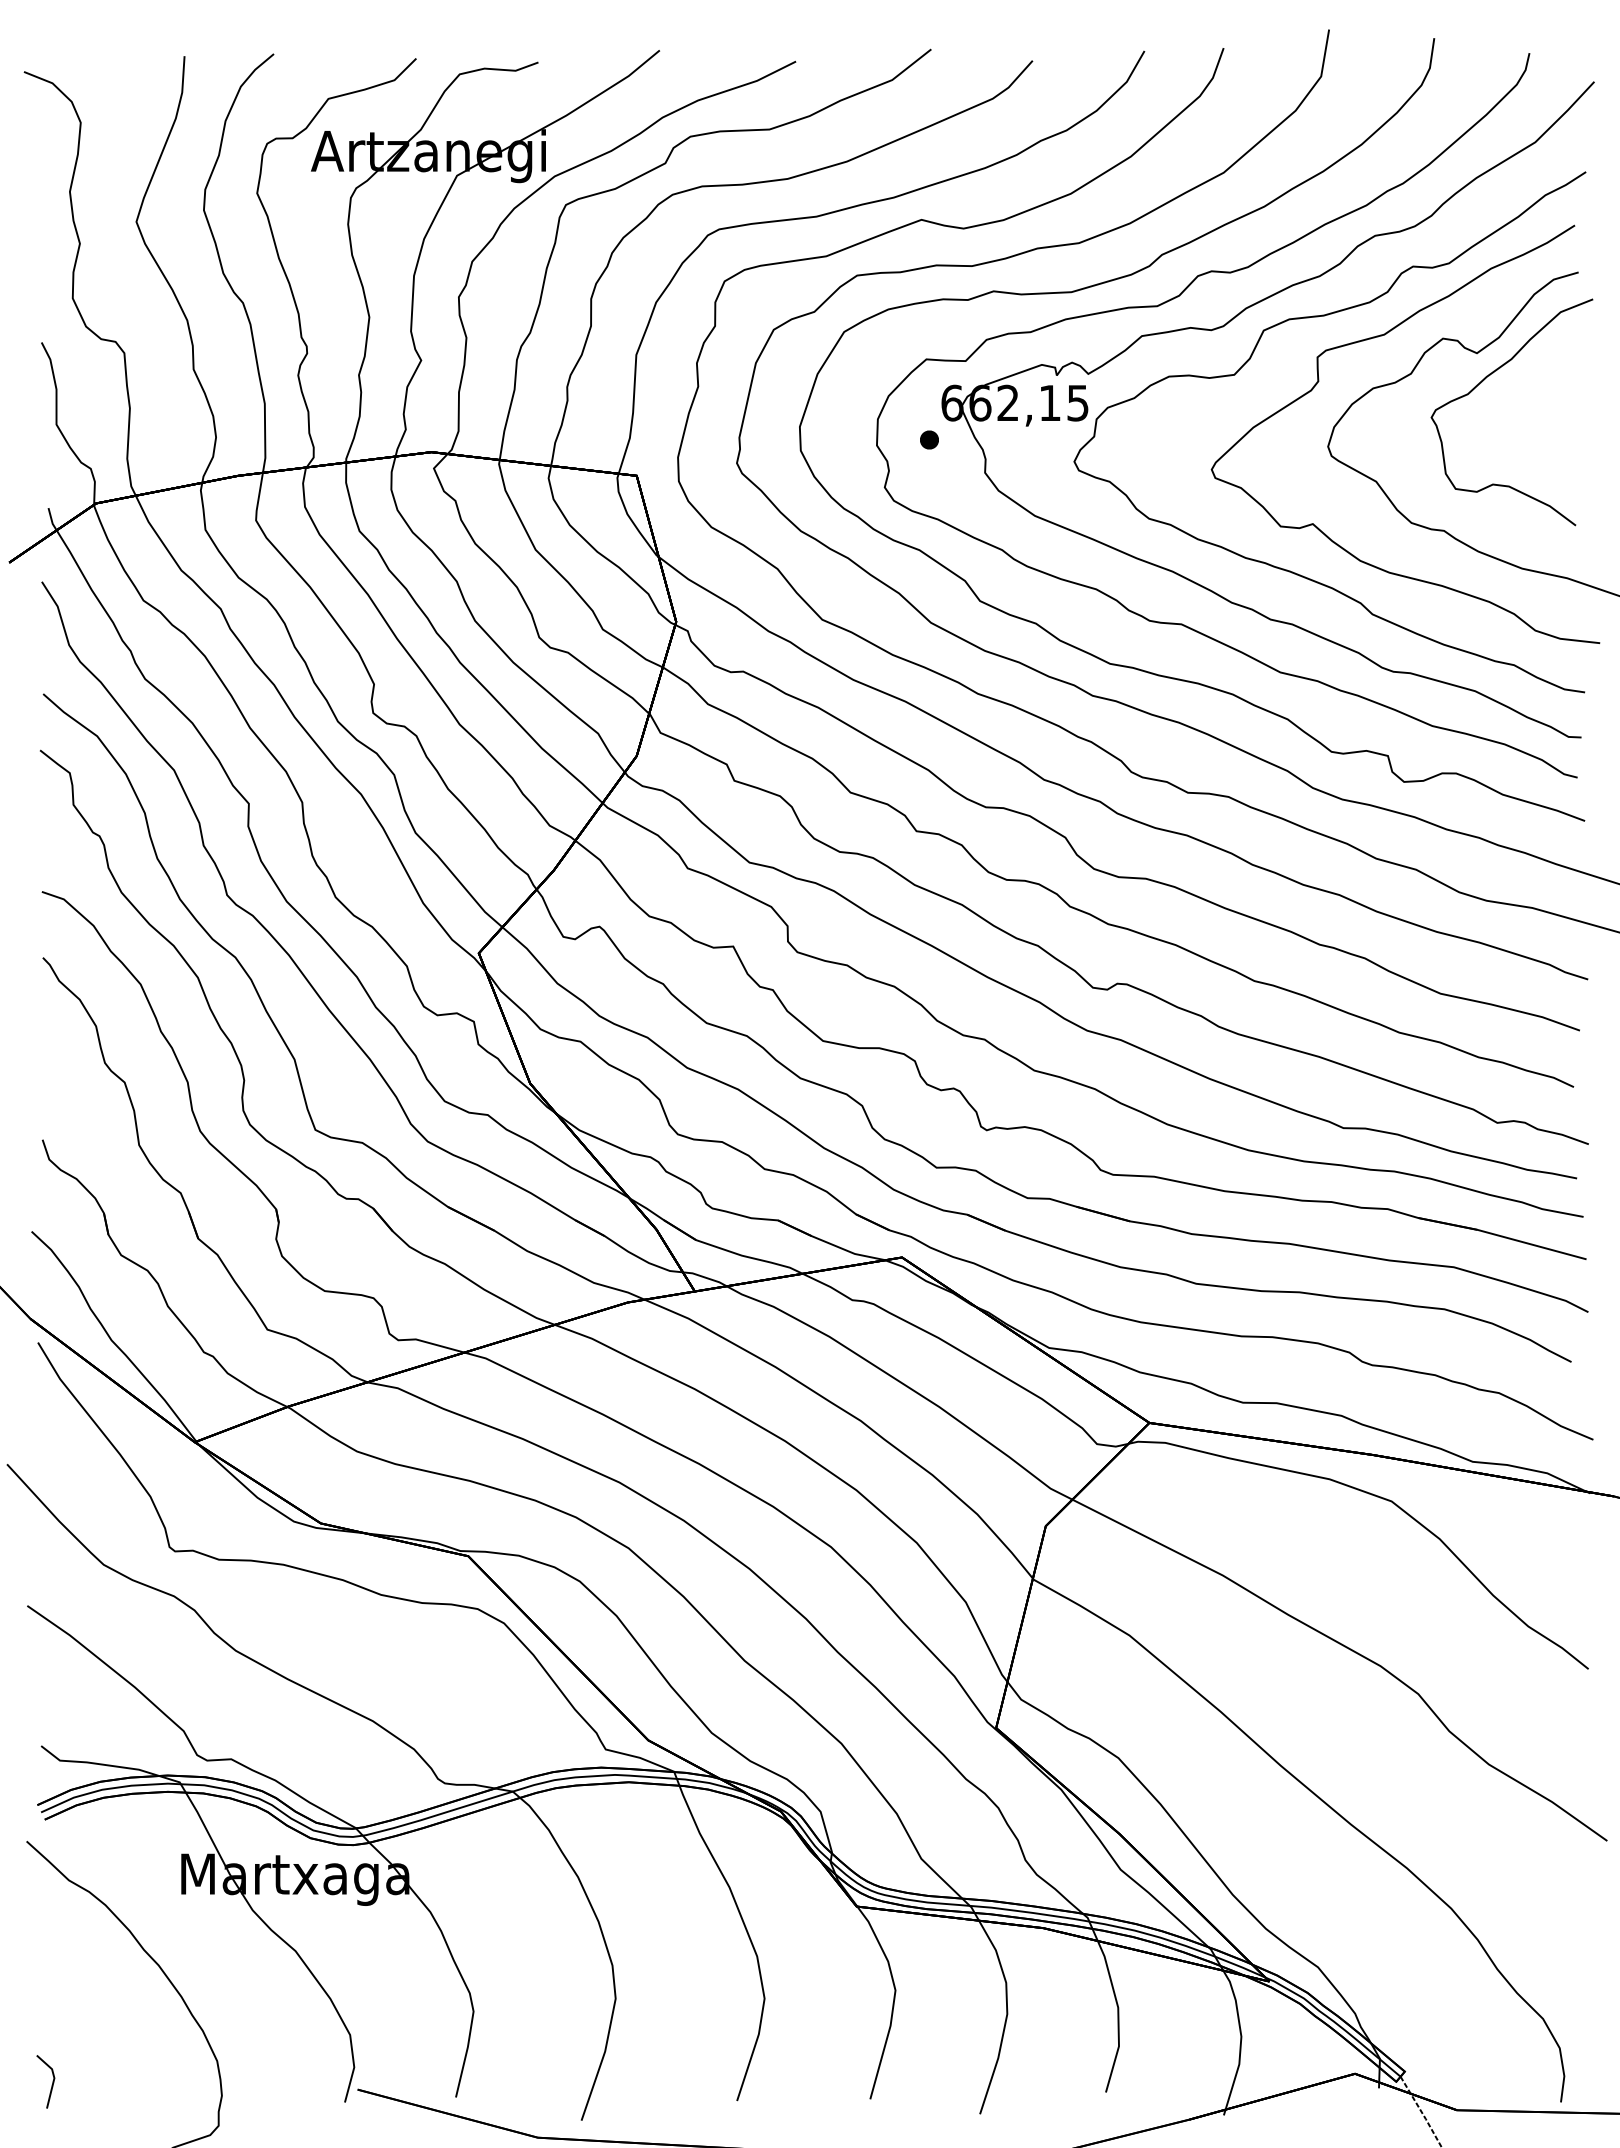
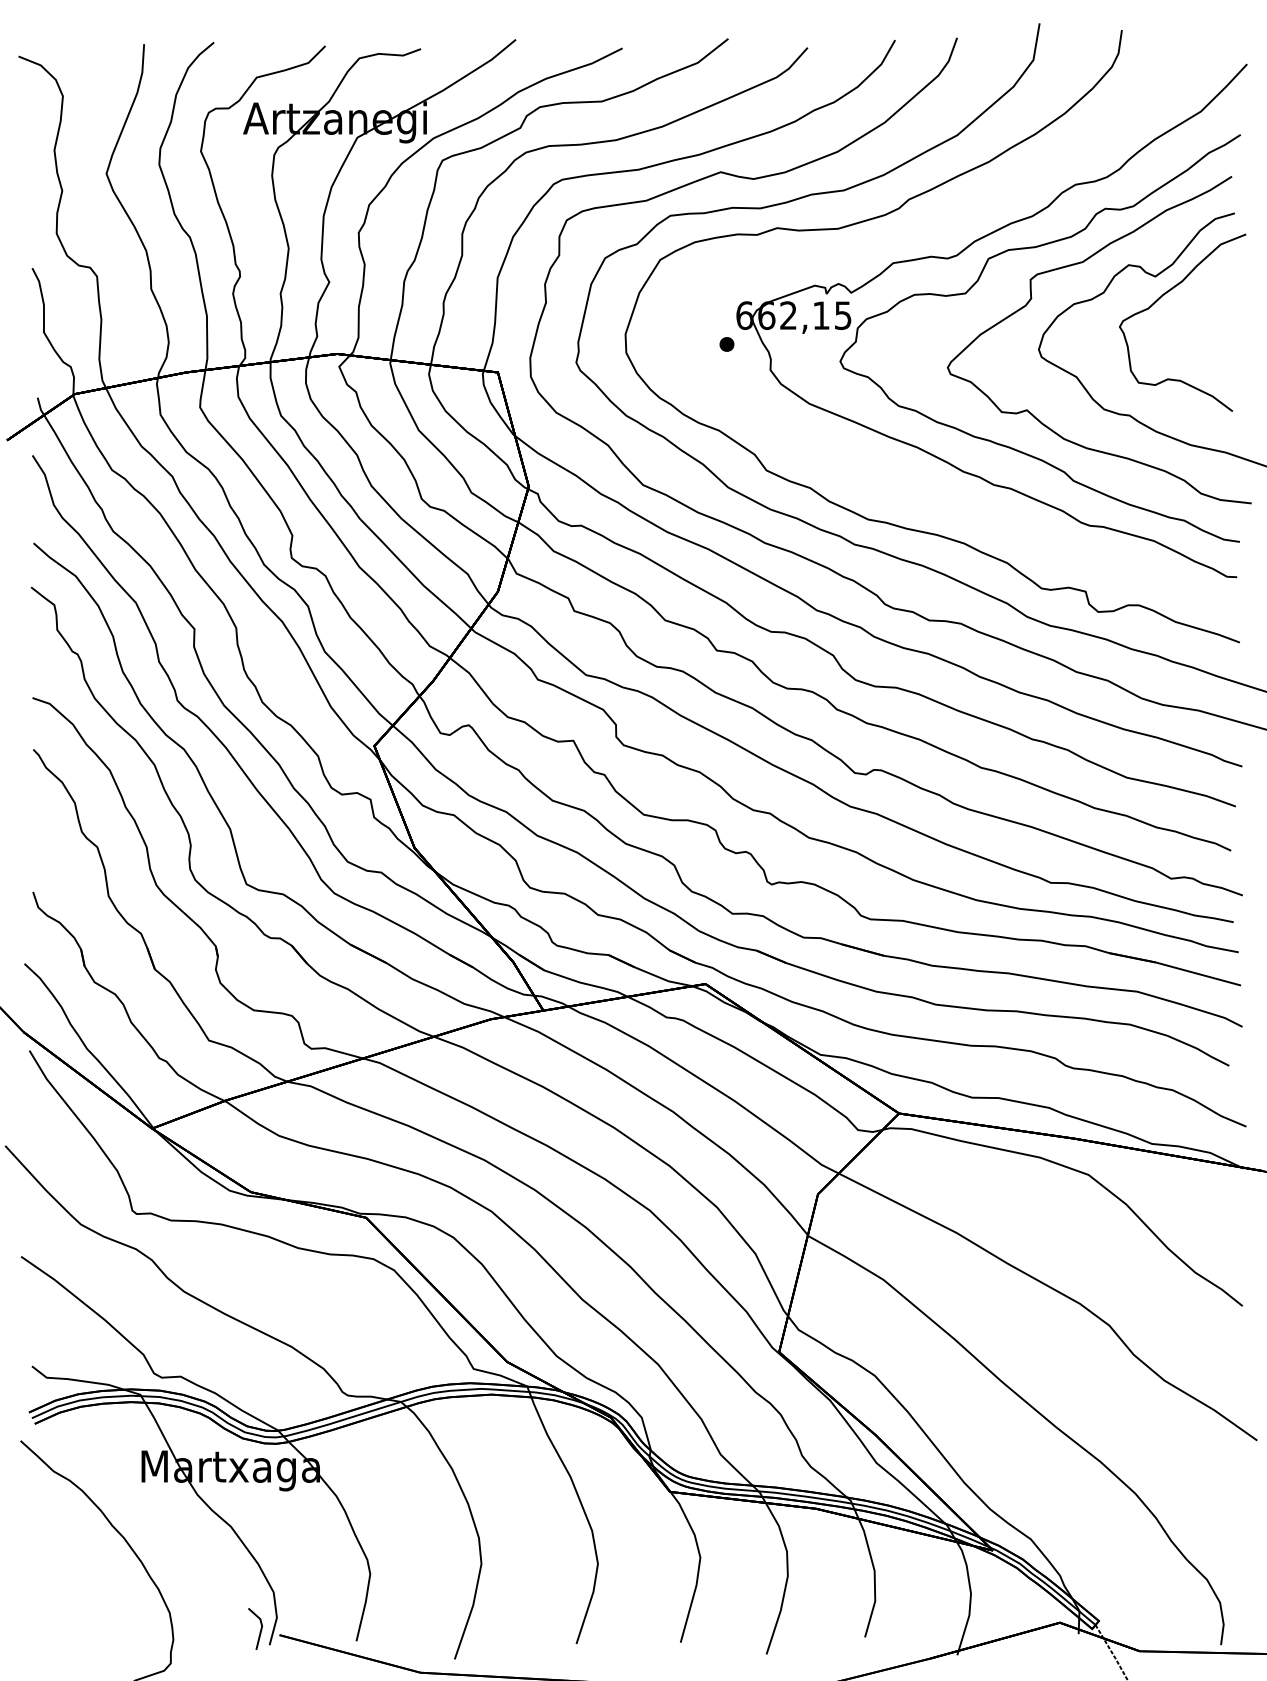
curve: (1178, 297) -> (921, 232), removed
line: (52, 2081) -> (260, 1628), moved

